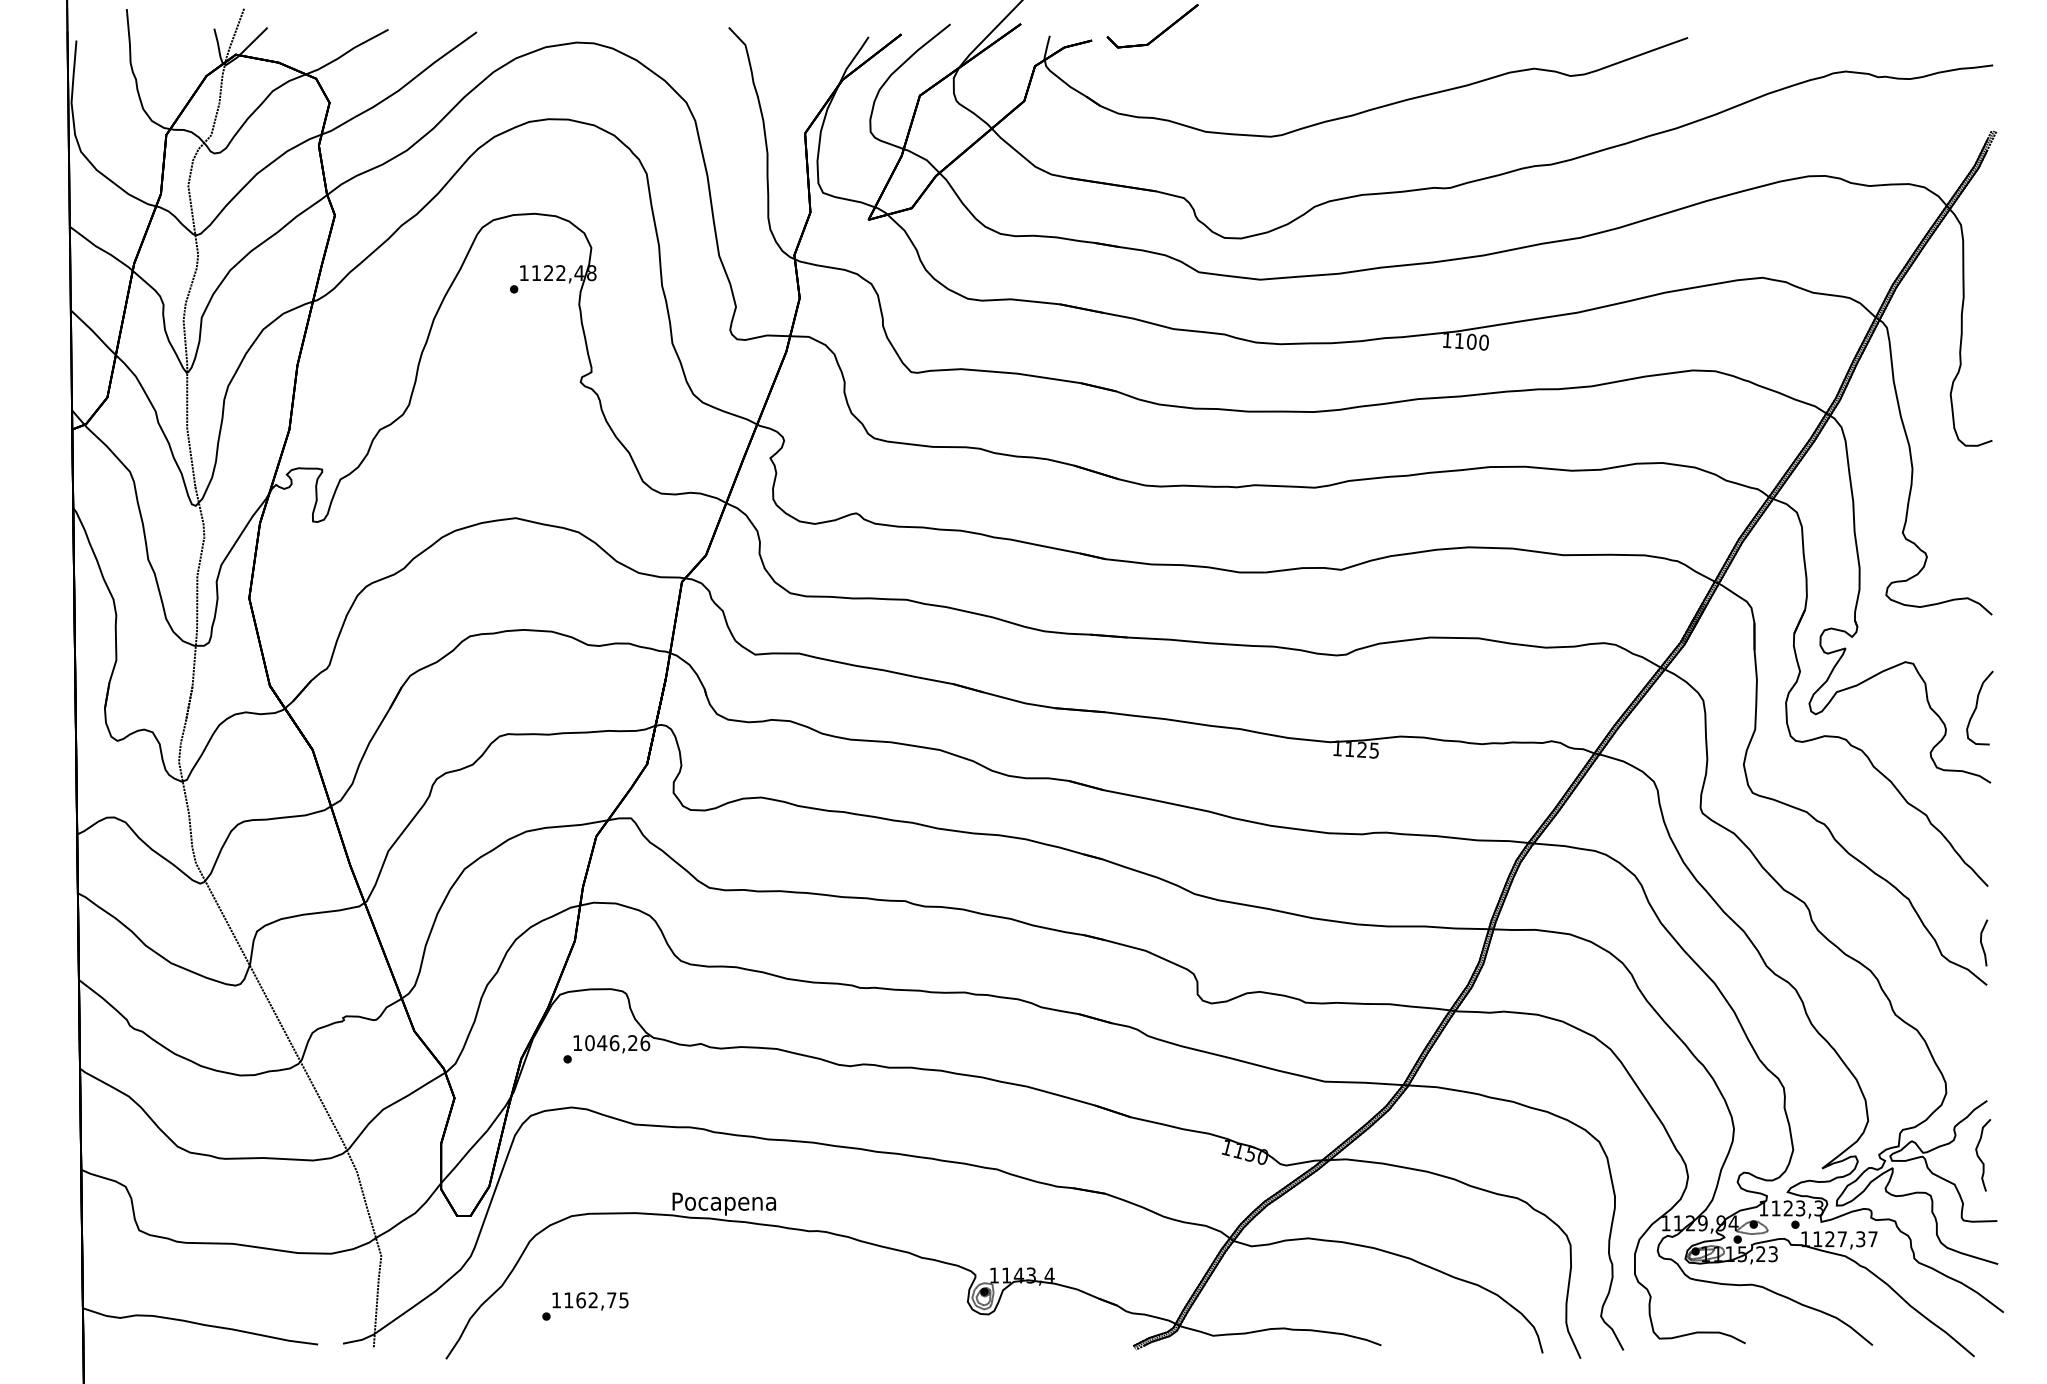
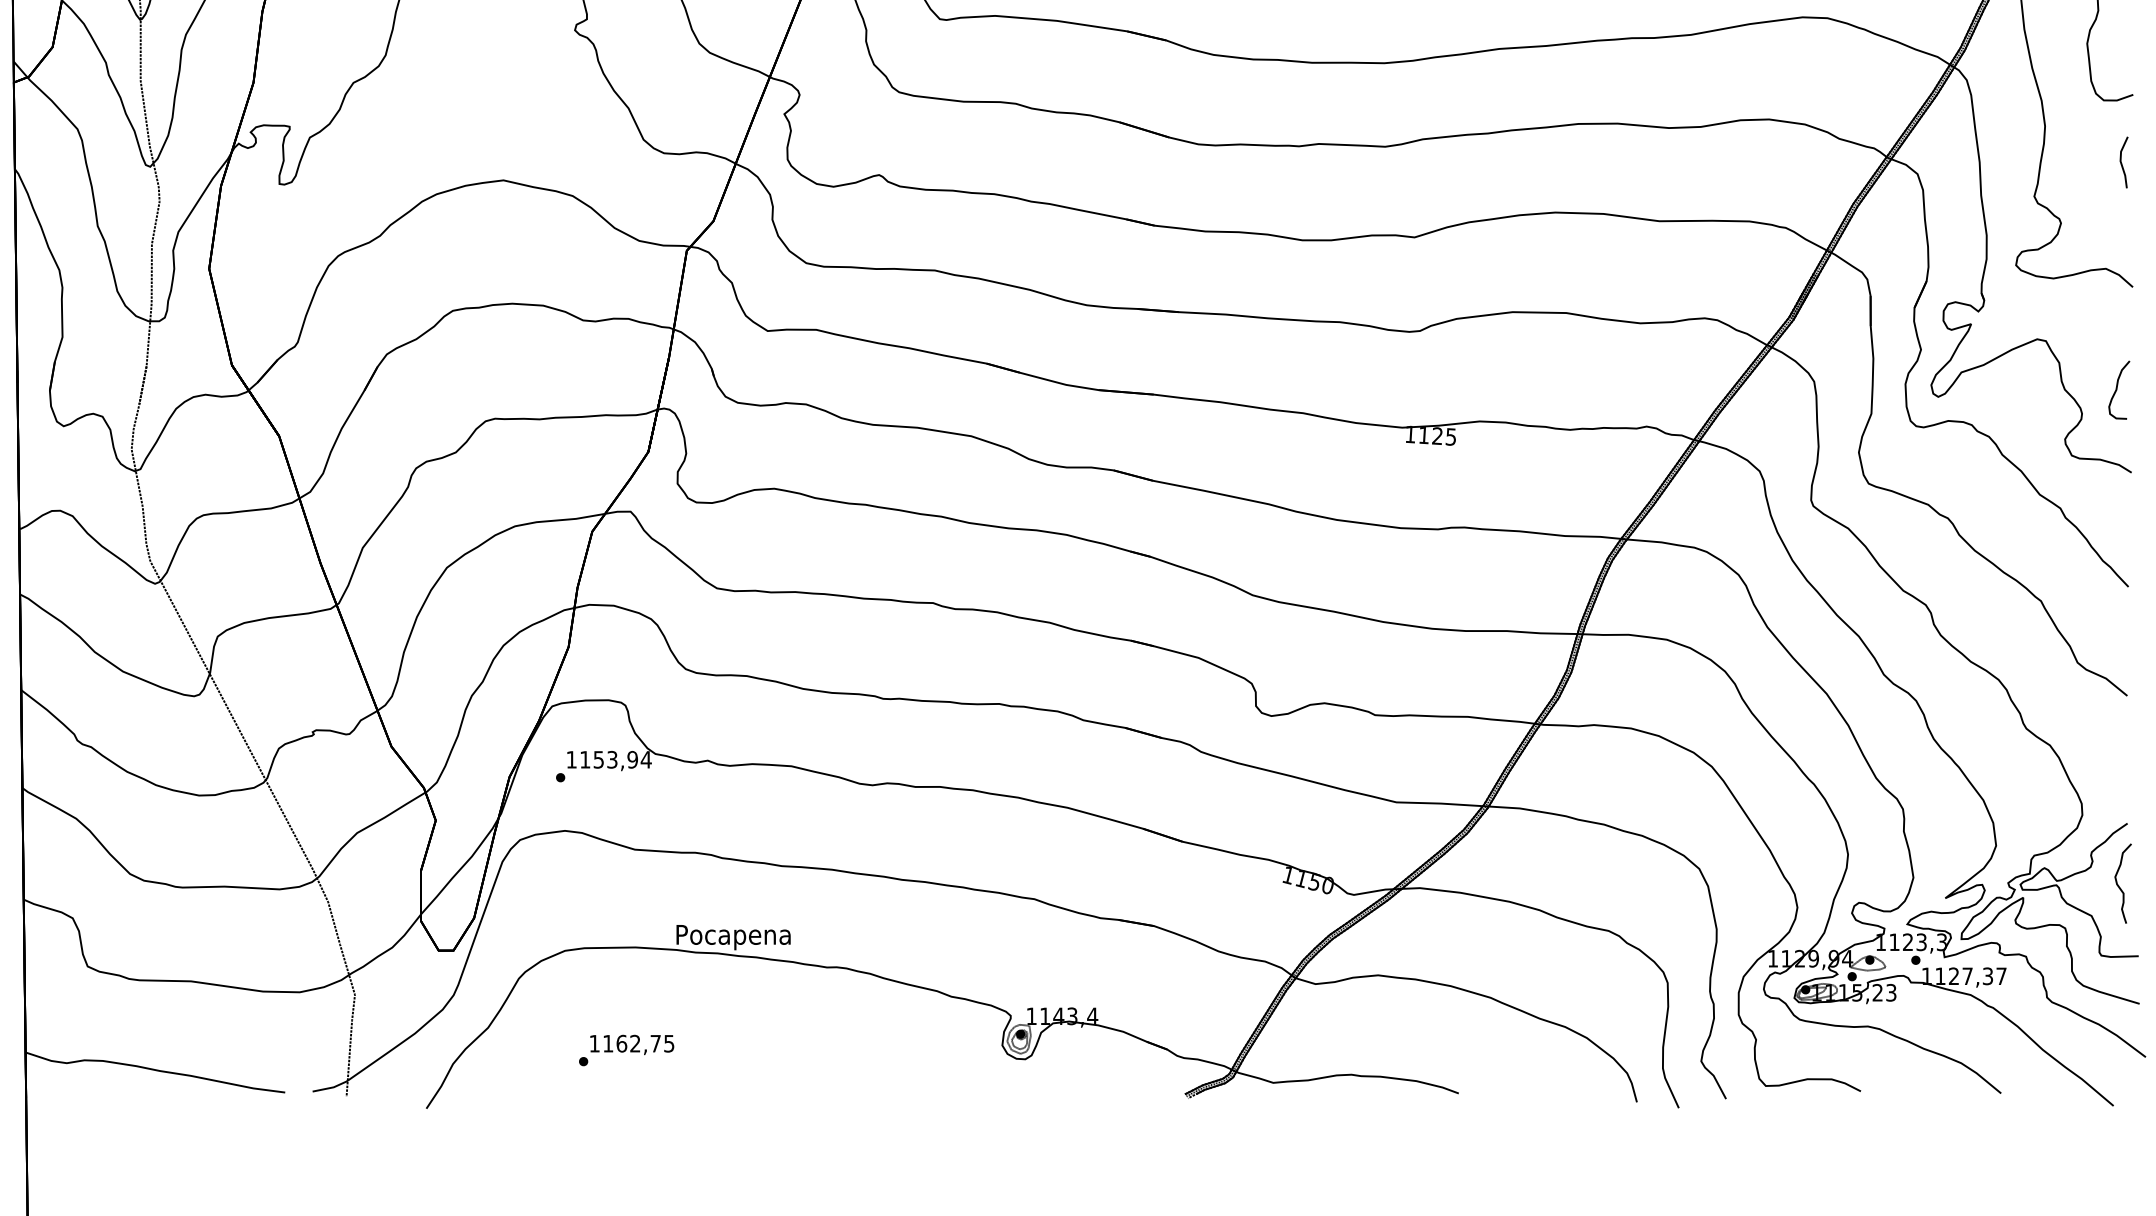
part: (1979, 708) -> (2119, 390), size x0.71
line: (1982, 943) -> (2122, 163), moved
text: (617, 1043) -> (615, 760), 1046,26 -> 1153,94
text: (585, 1306) -> (626, 1050), moved

